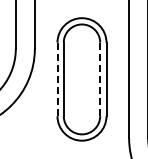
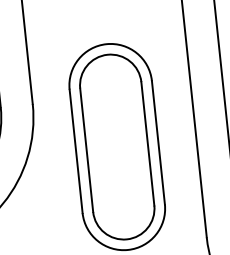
line: (57, 79) -> (76, 151), dashed -> solid
line: (100, 79) -> (148, 143), dashed -> solid

